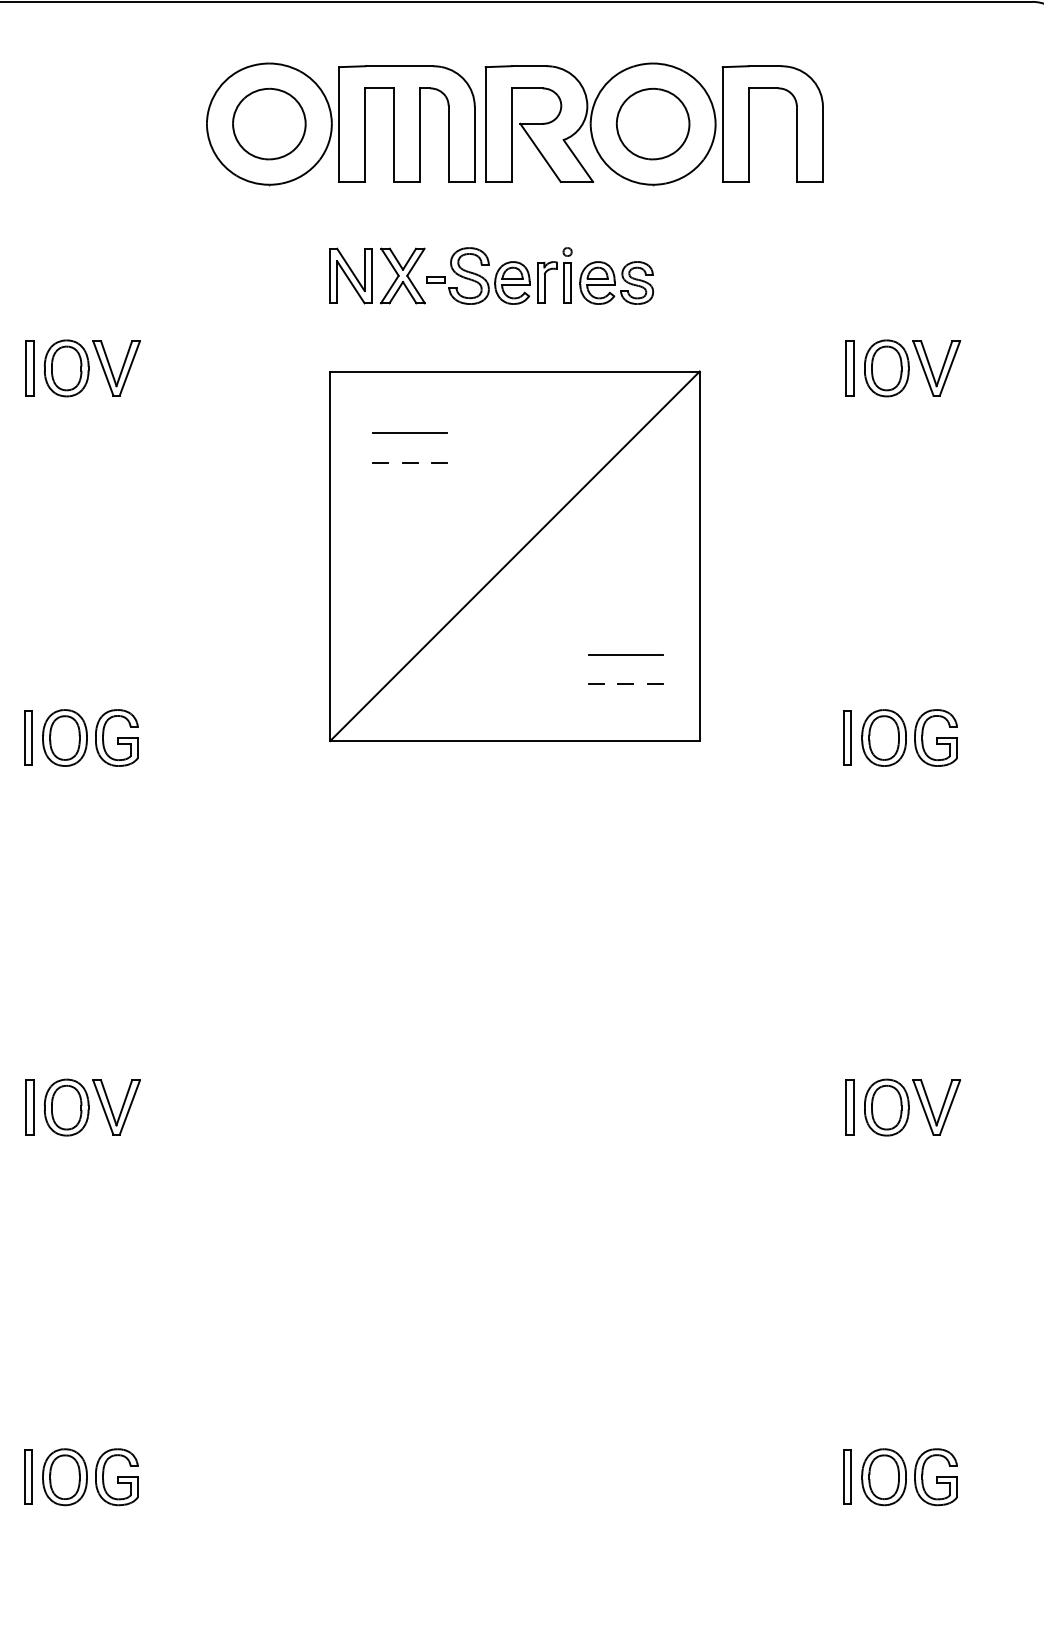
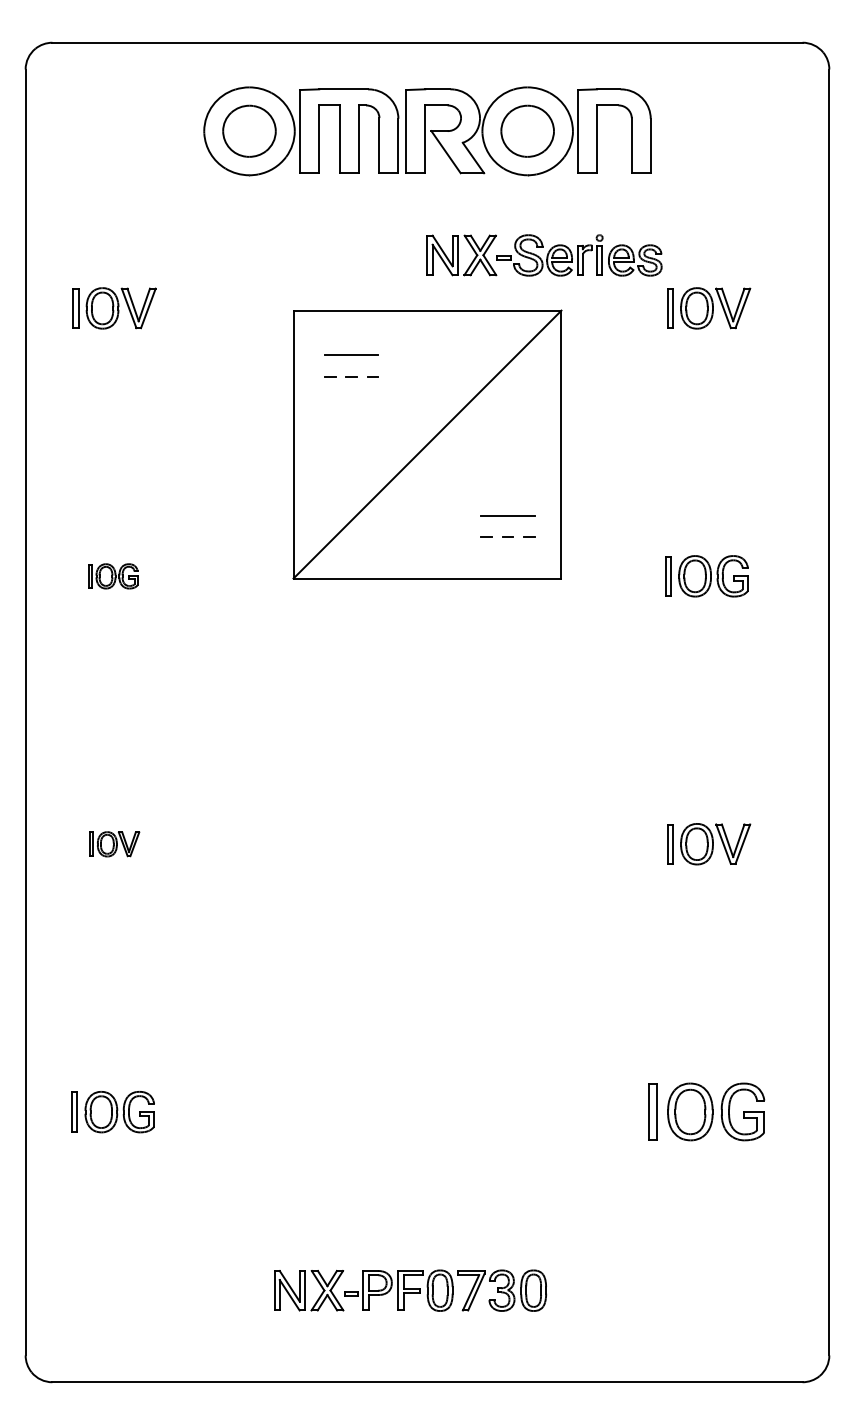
part: (491, 276) -> (544, 255), moved
part: (80, 738) -> (112, 576), size x0.6
part: (83, 1108) -> (114, 844), size x0.6
part: (899, 1477) -> (706, 1112), size x1.4

